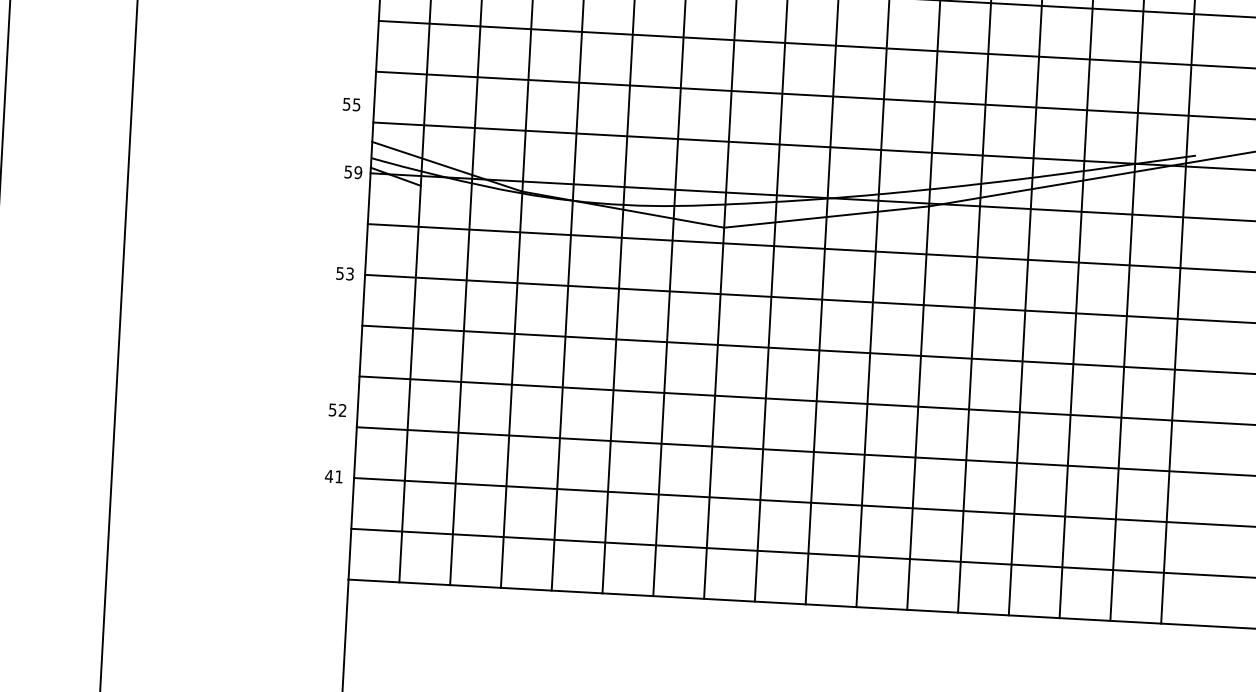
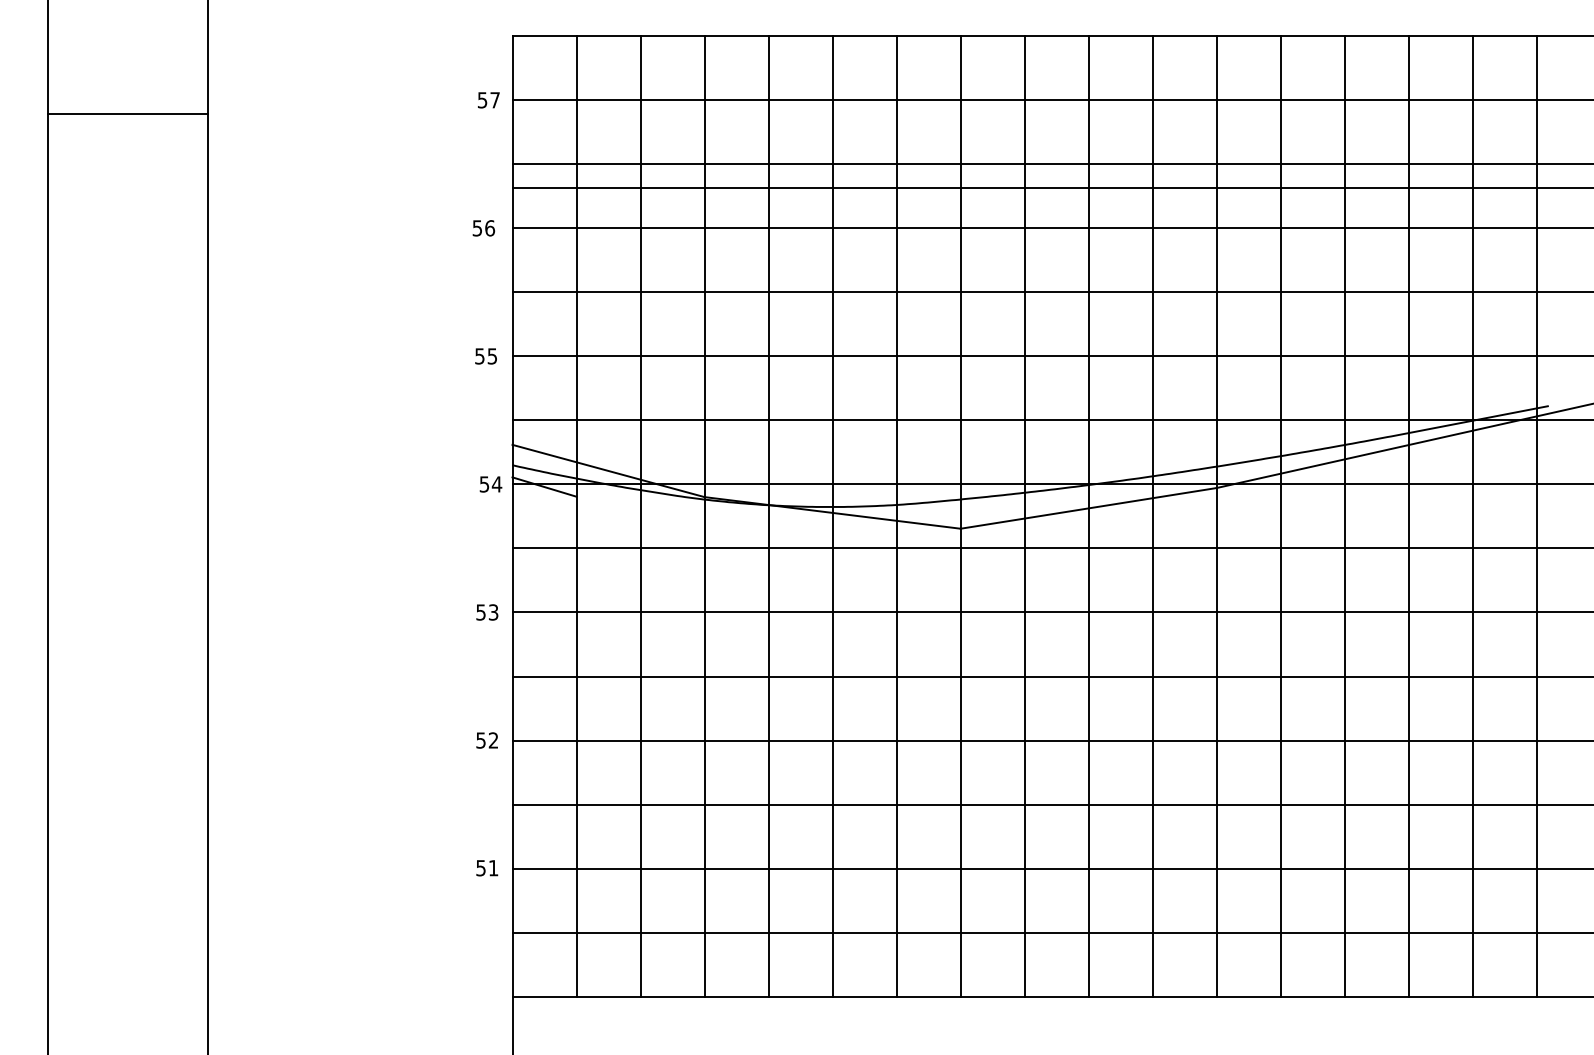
text: (351, 104) -> (485, 356), moved
text: (357, 172) -> (496, 484), 59 -> 54
text: (337, 410) -> (486, 740), moved
text: (328, 476) -> (480, 868), 41 -> 51

